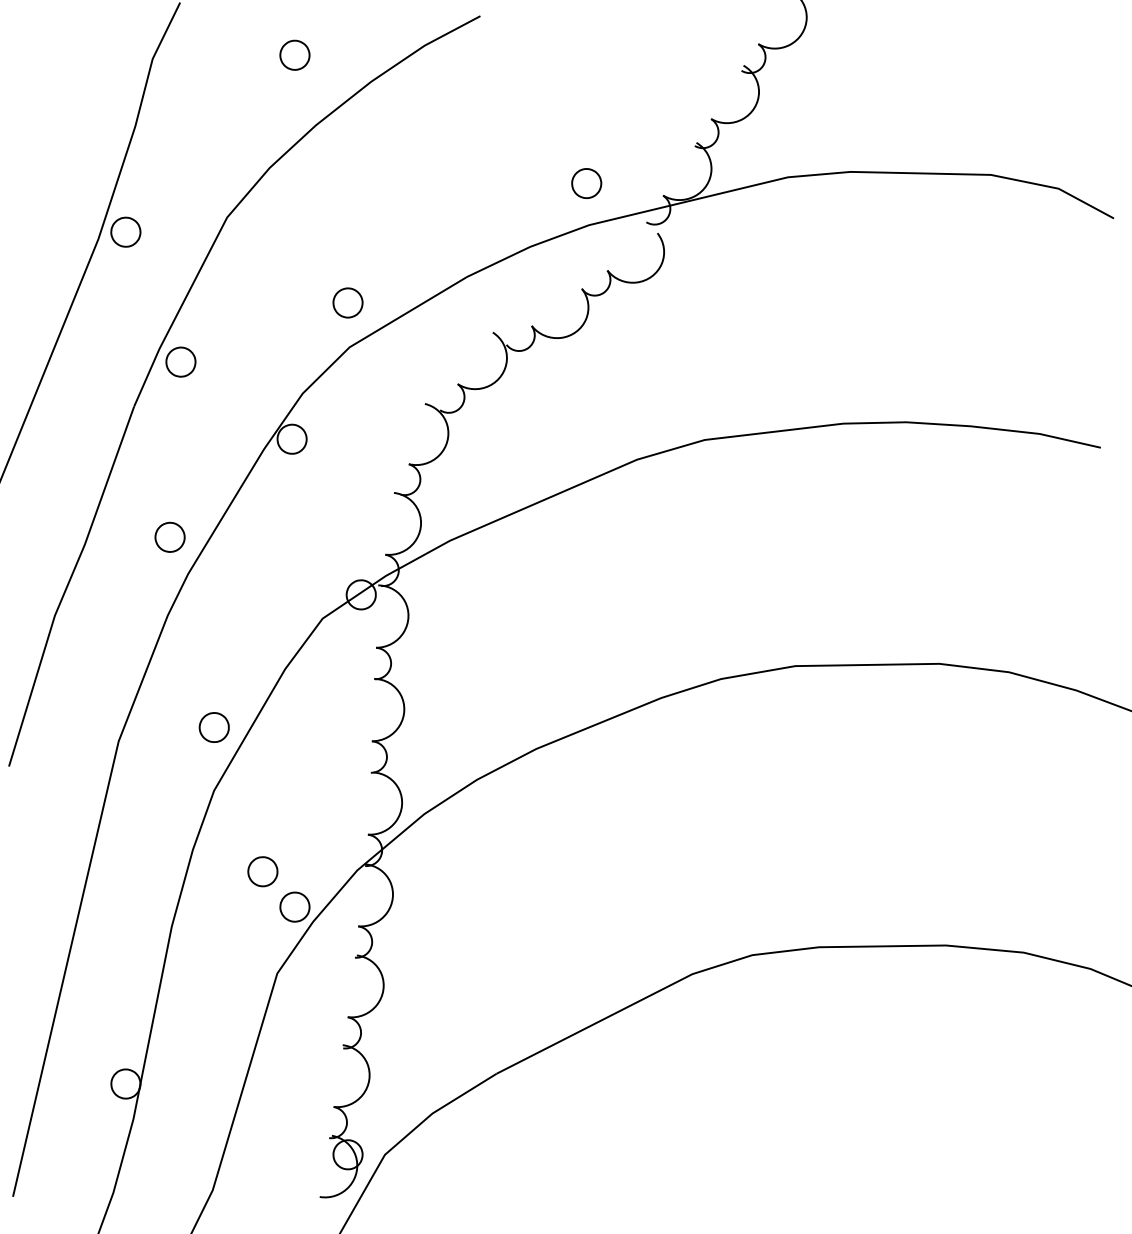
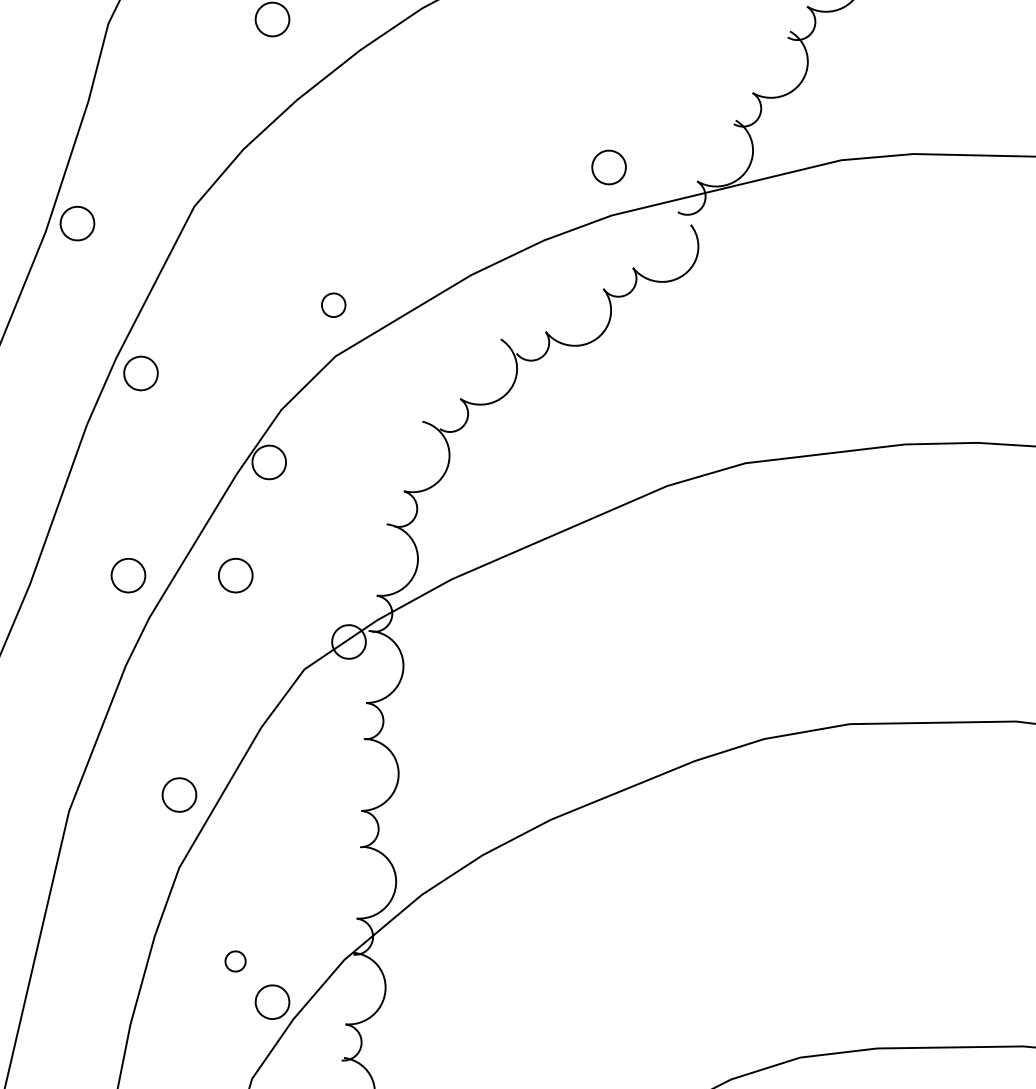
part: (347, 302) -> (333, 304), size x0.7
part: (262, 536) -> (235, 574), added
part: (262, 871) -> (235, 961), size x0.6

